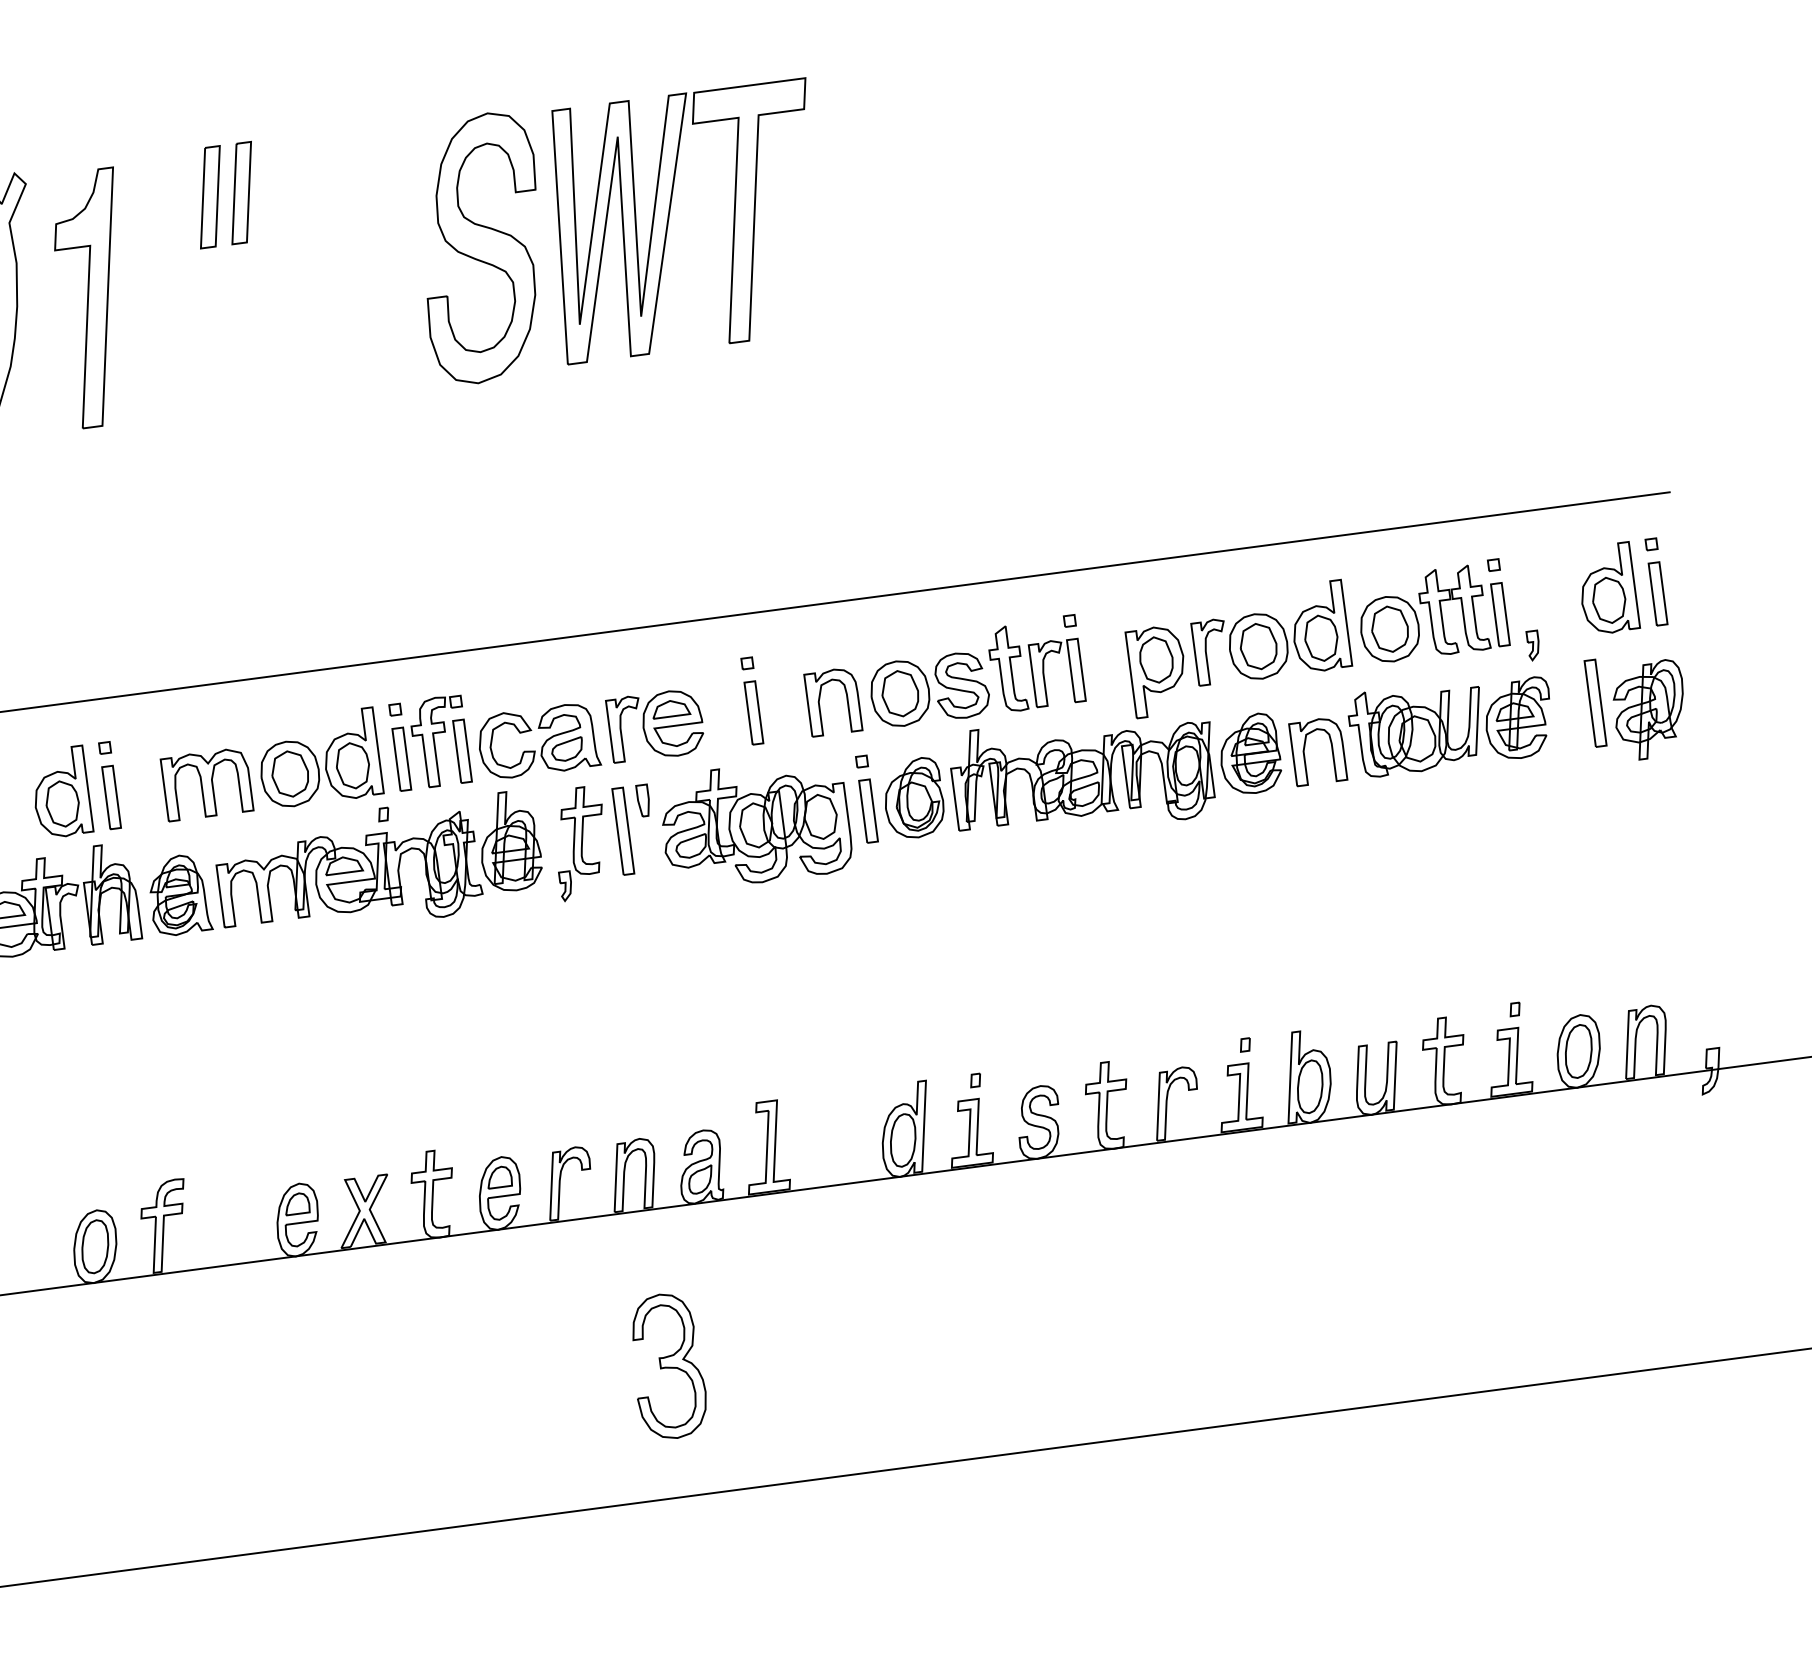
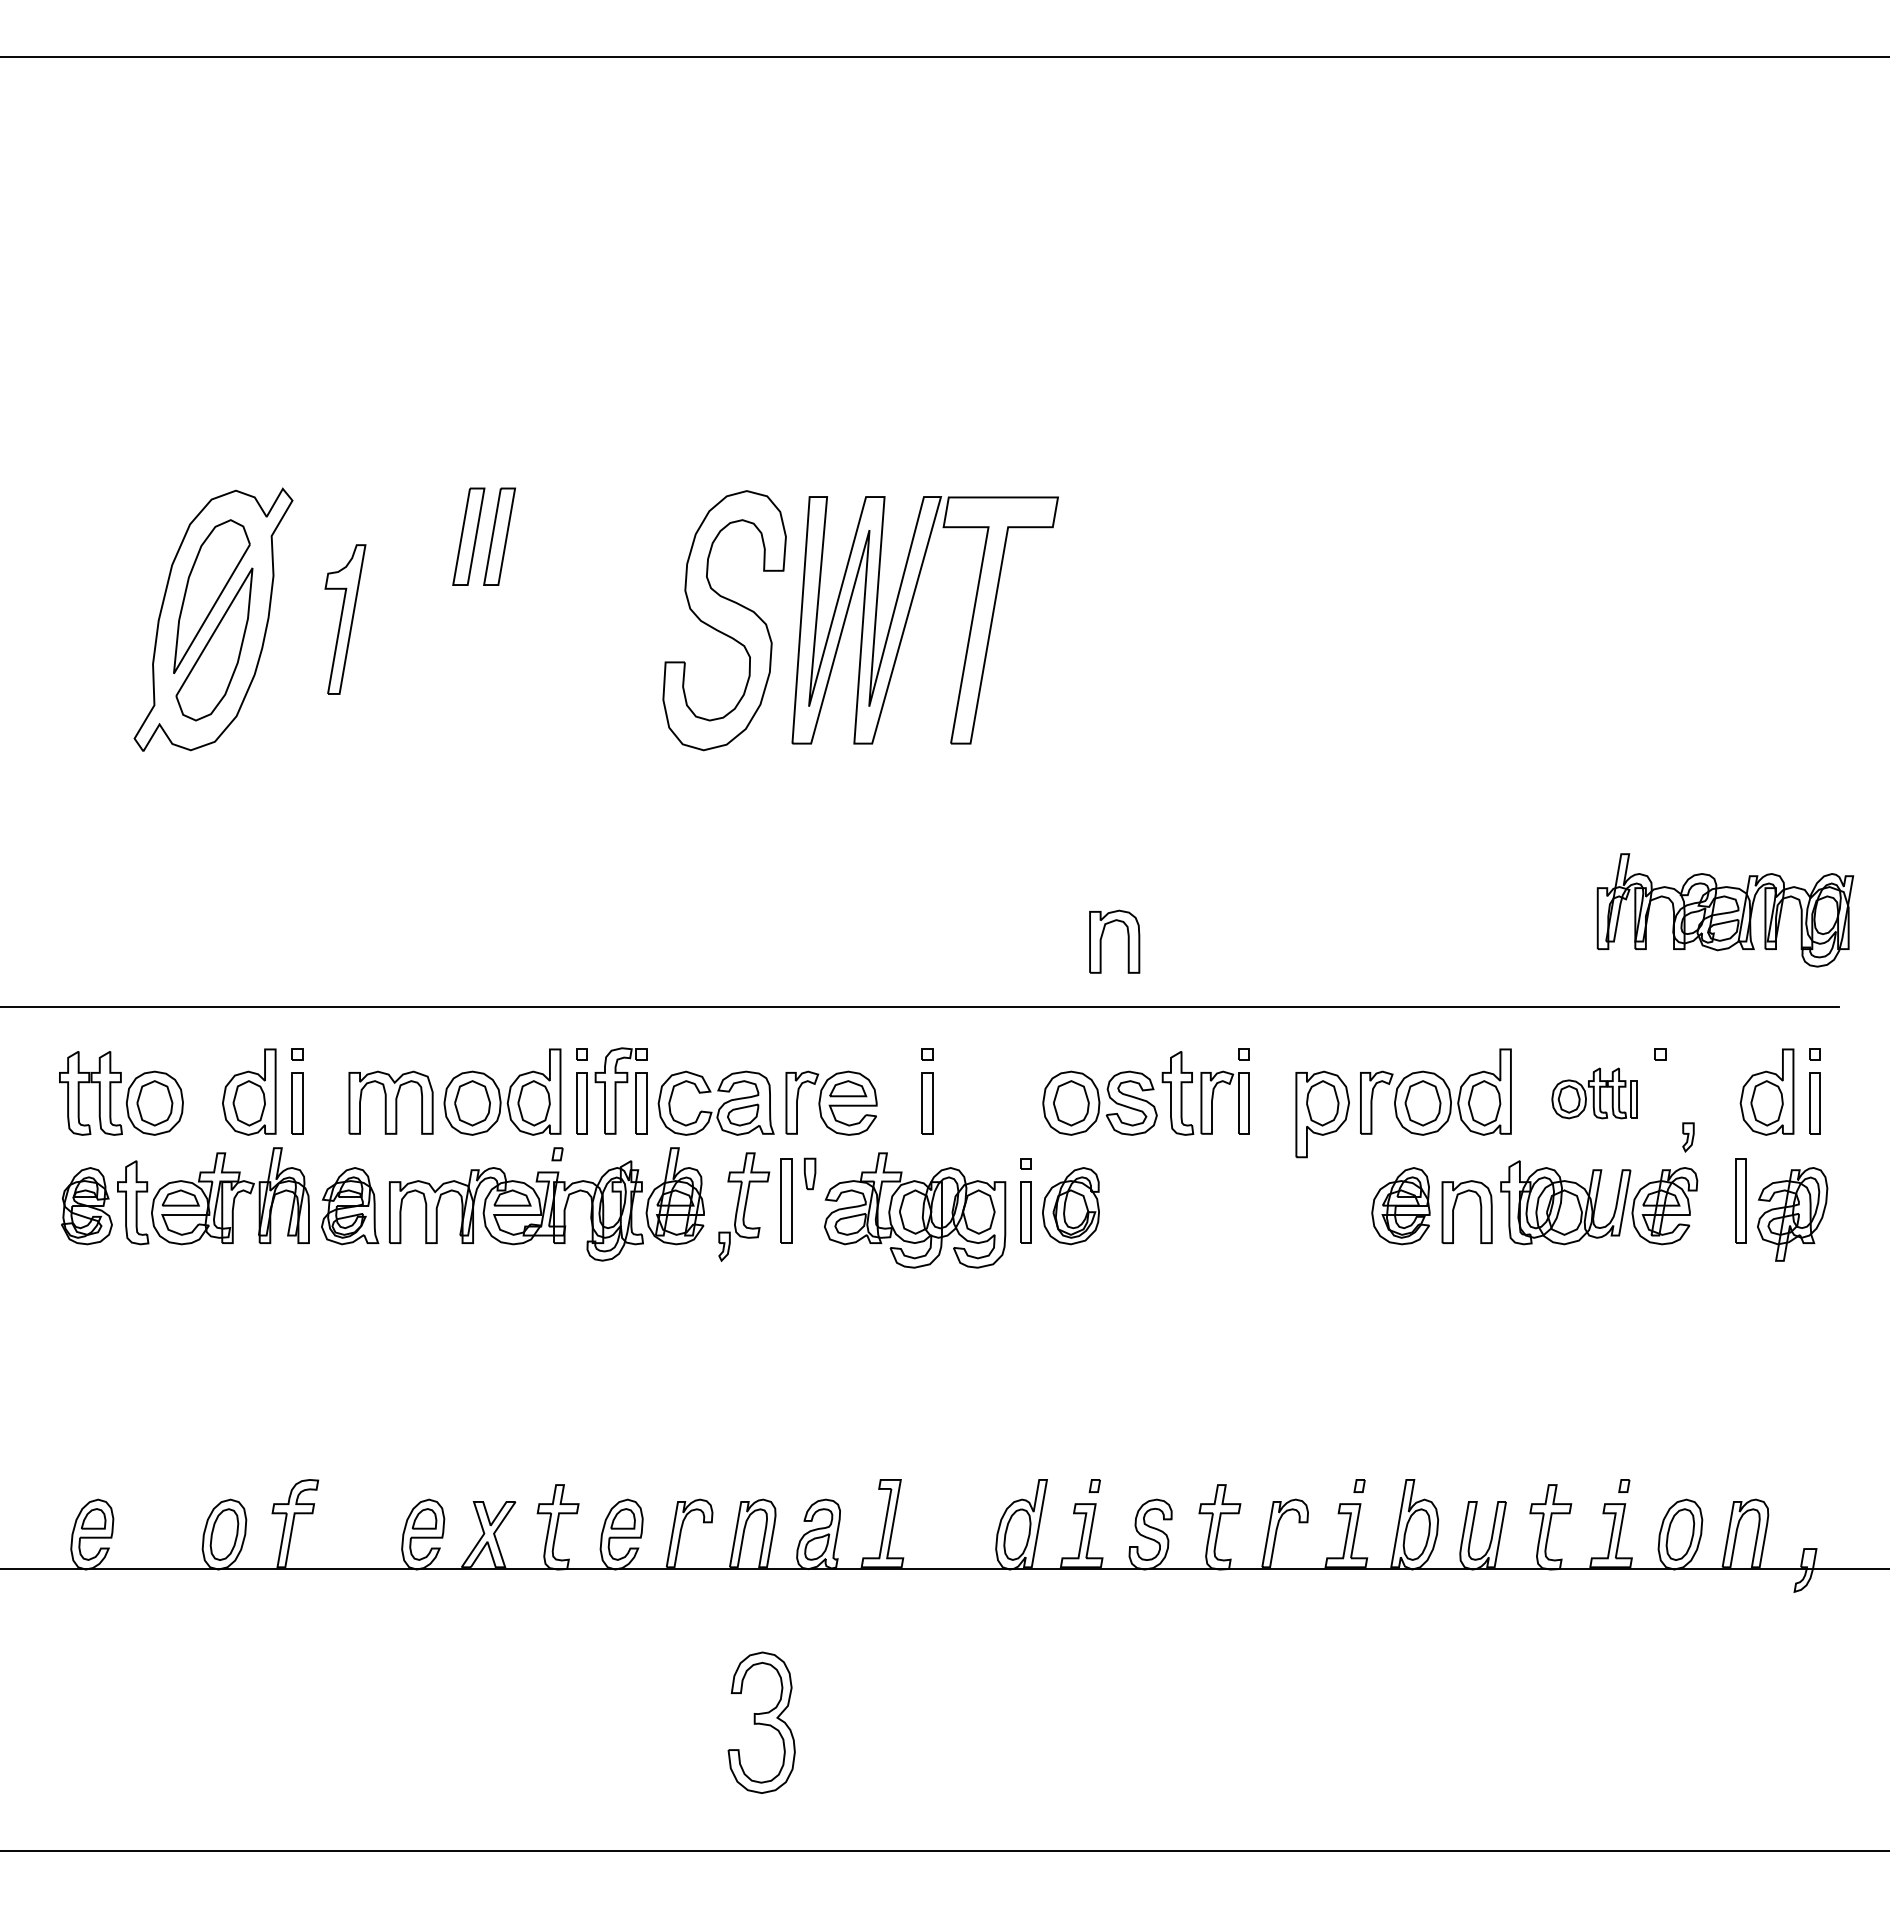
part: (95, 298) -> (345, 619), size x0.6
part: (1432, 613) -> (1594, 1093), size x0.6
part: (820, 699) -> (1102, 937), moved
part: (1084, 774) -> (1725, 910), moved

